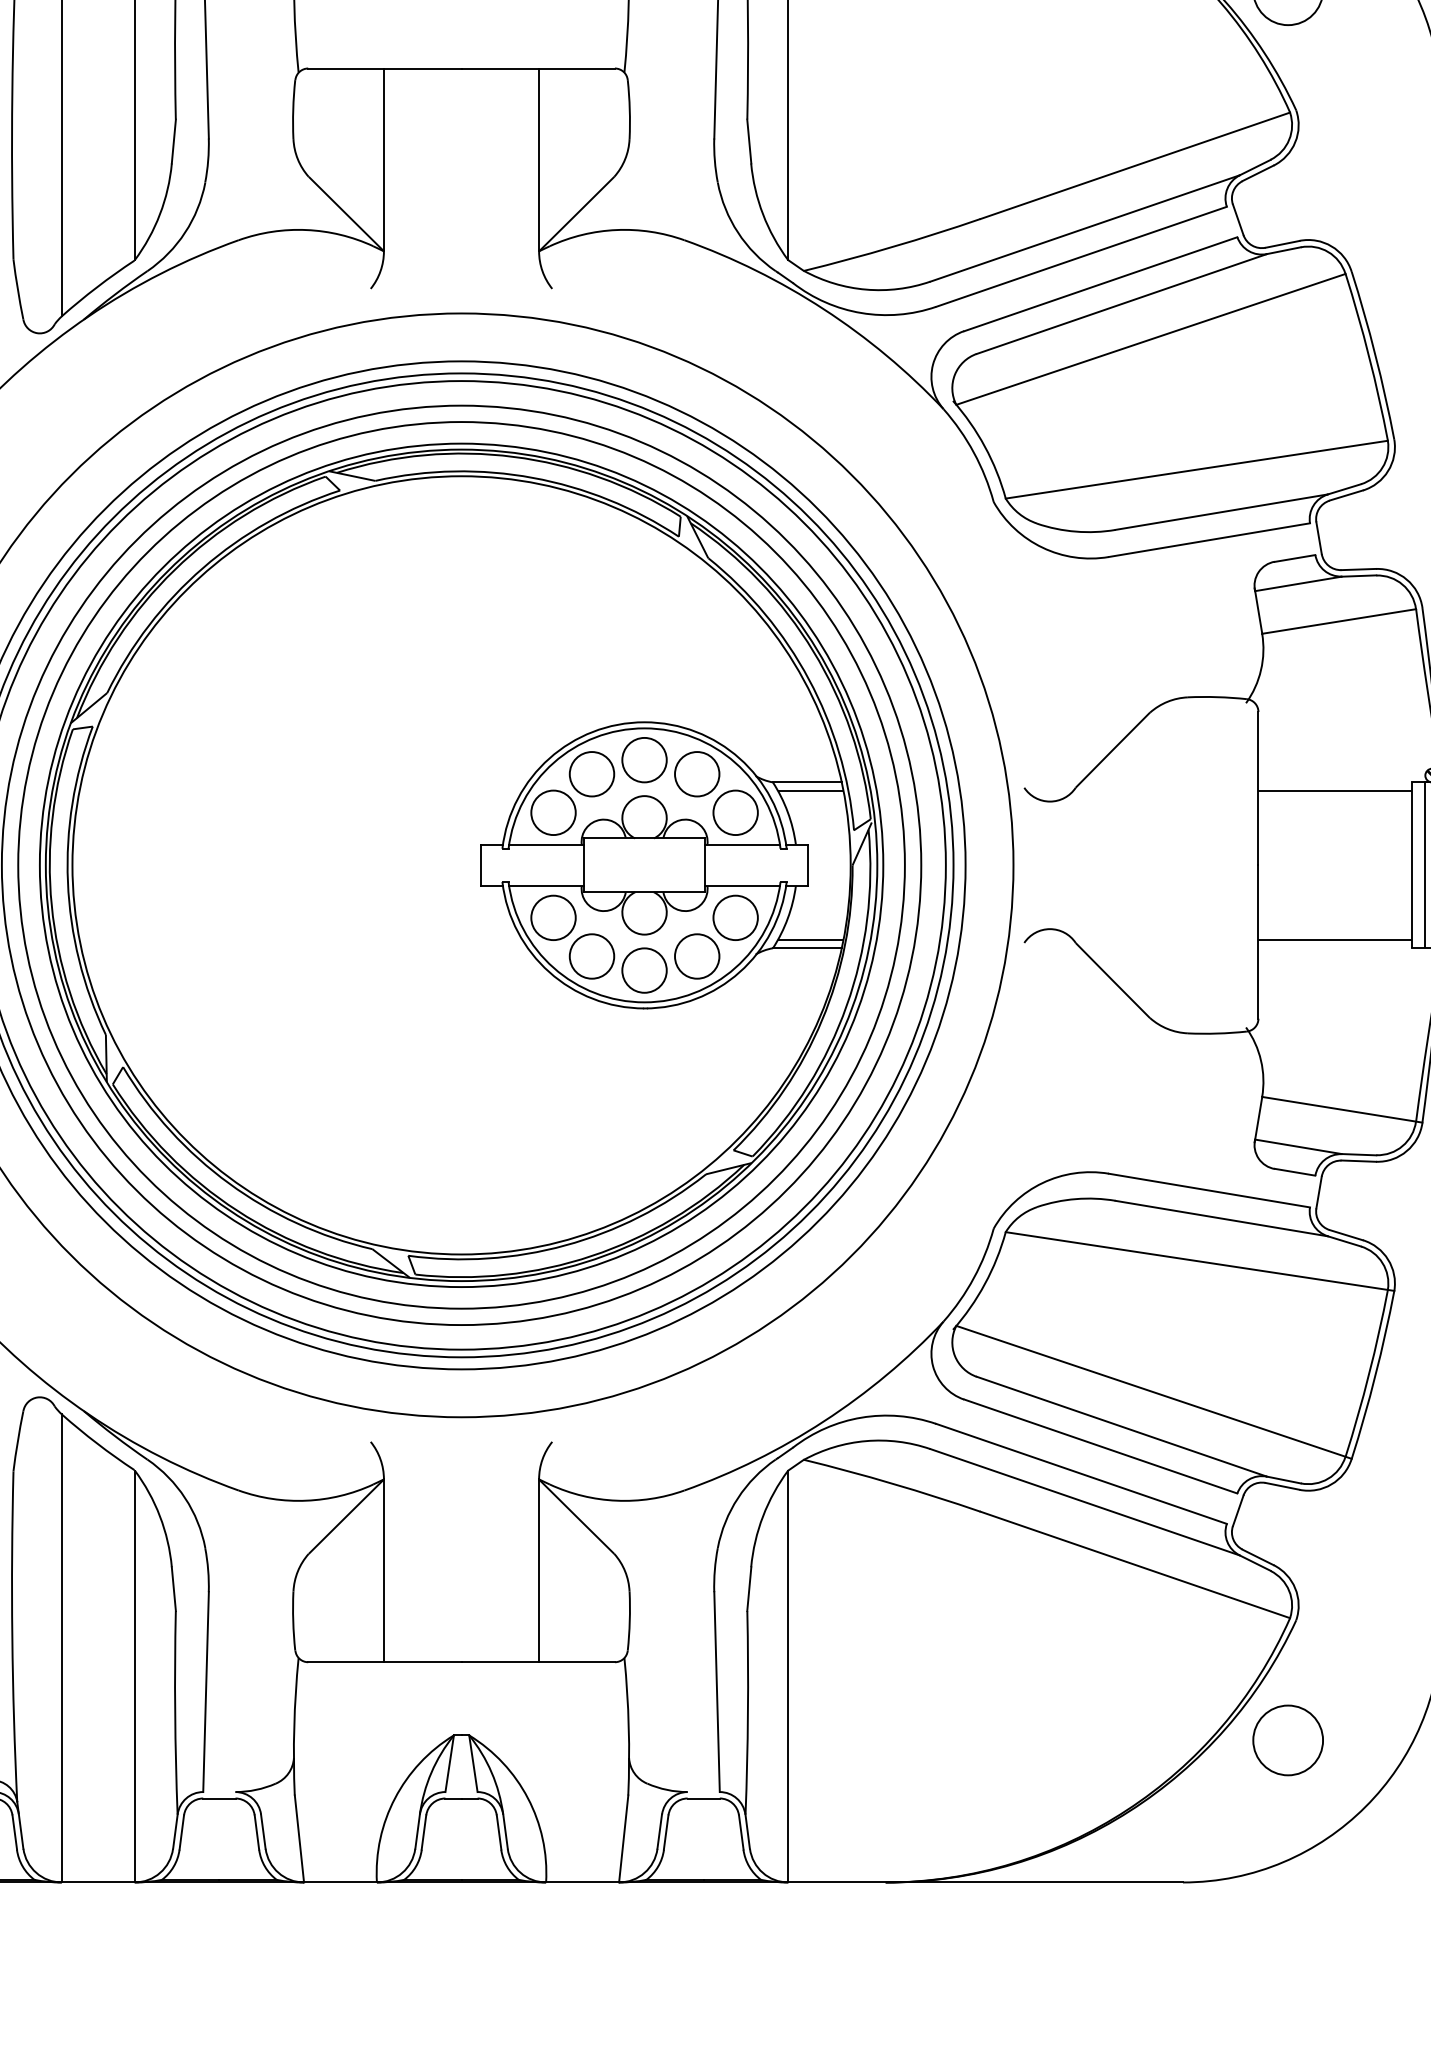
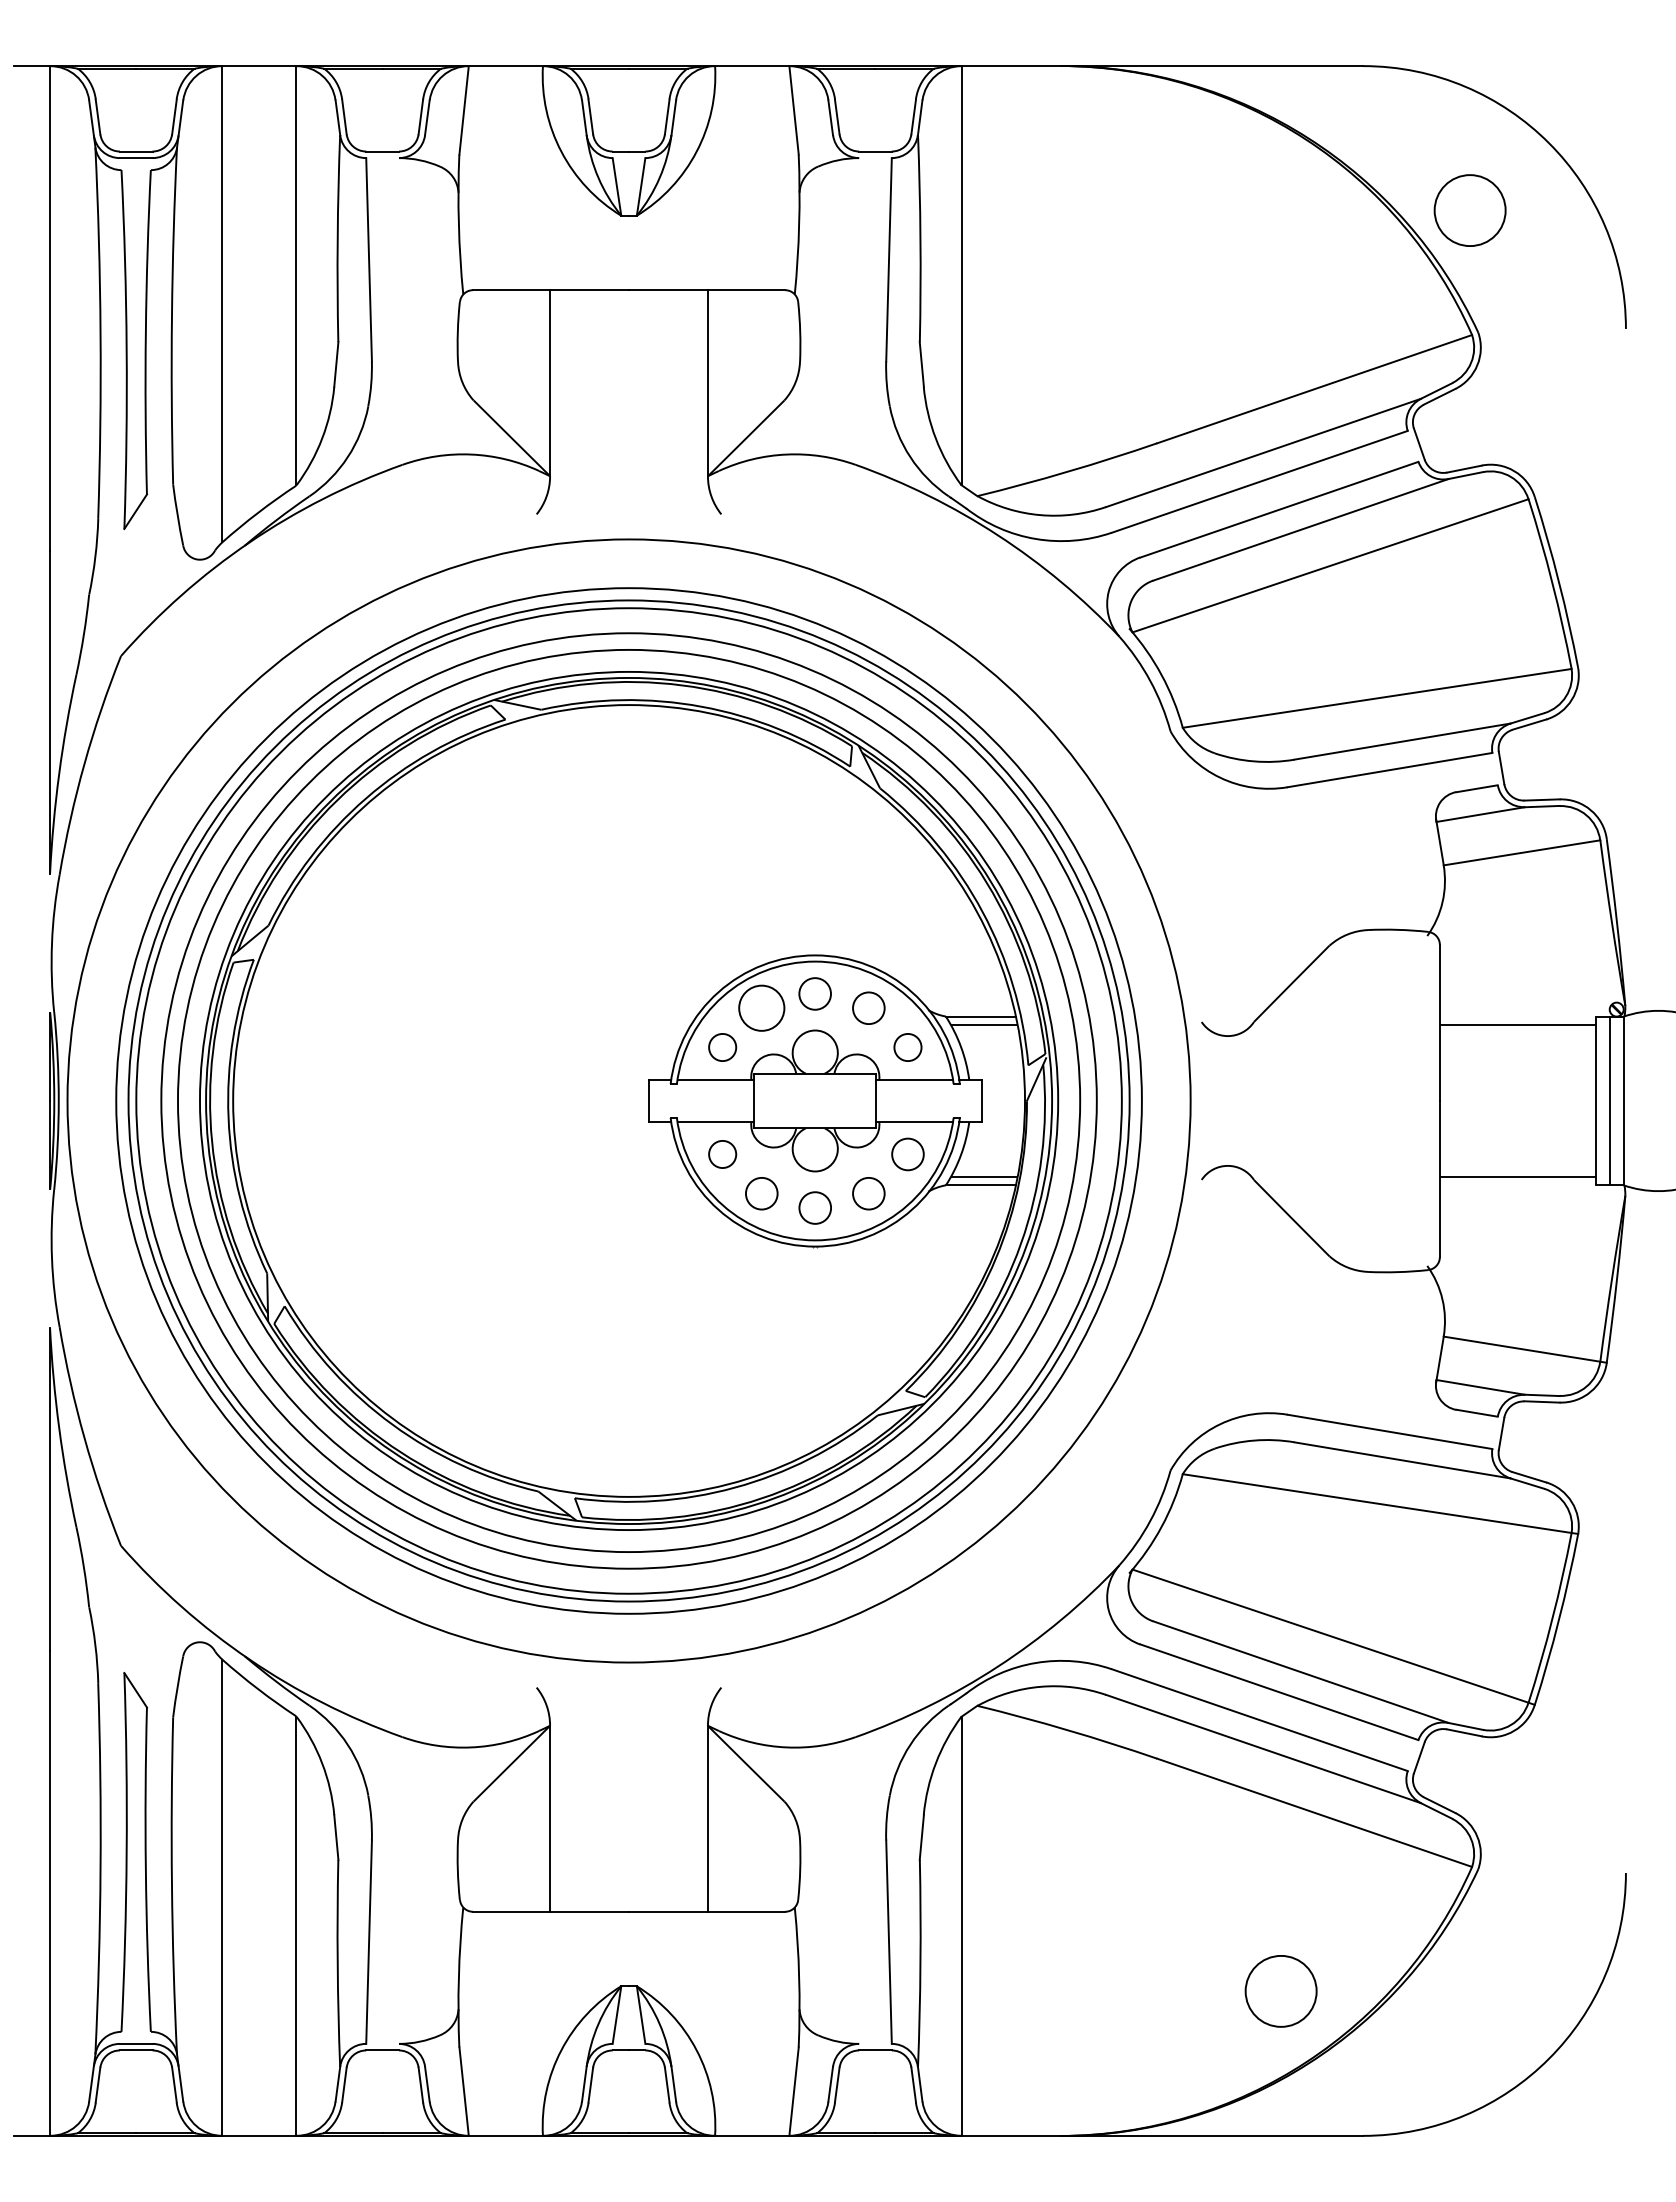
circle: (643, 759) -> (814, 993), size x0.7
circle: (696, 773) -> (868, 1007), size x0.7
circle: (553, 812) -> (722, 1047), size x0.6
circle: (735, 812) -> (907, 1047), size x0.6
circle: (553, 917) -> (722, 1154), size x0.6
circle: (735, 917) -> (907, 1154), size x0.7
circle: (591, 956) -> (761, 1193), size x0.7
circle: (696, 956) -> (868, 1193), size x0.7
circle: (643, 970) -> (814, 1207), size x0.7
circle: (1287, 1740) -> (1280, 1991), moved

